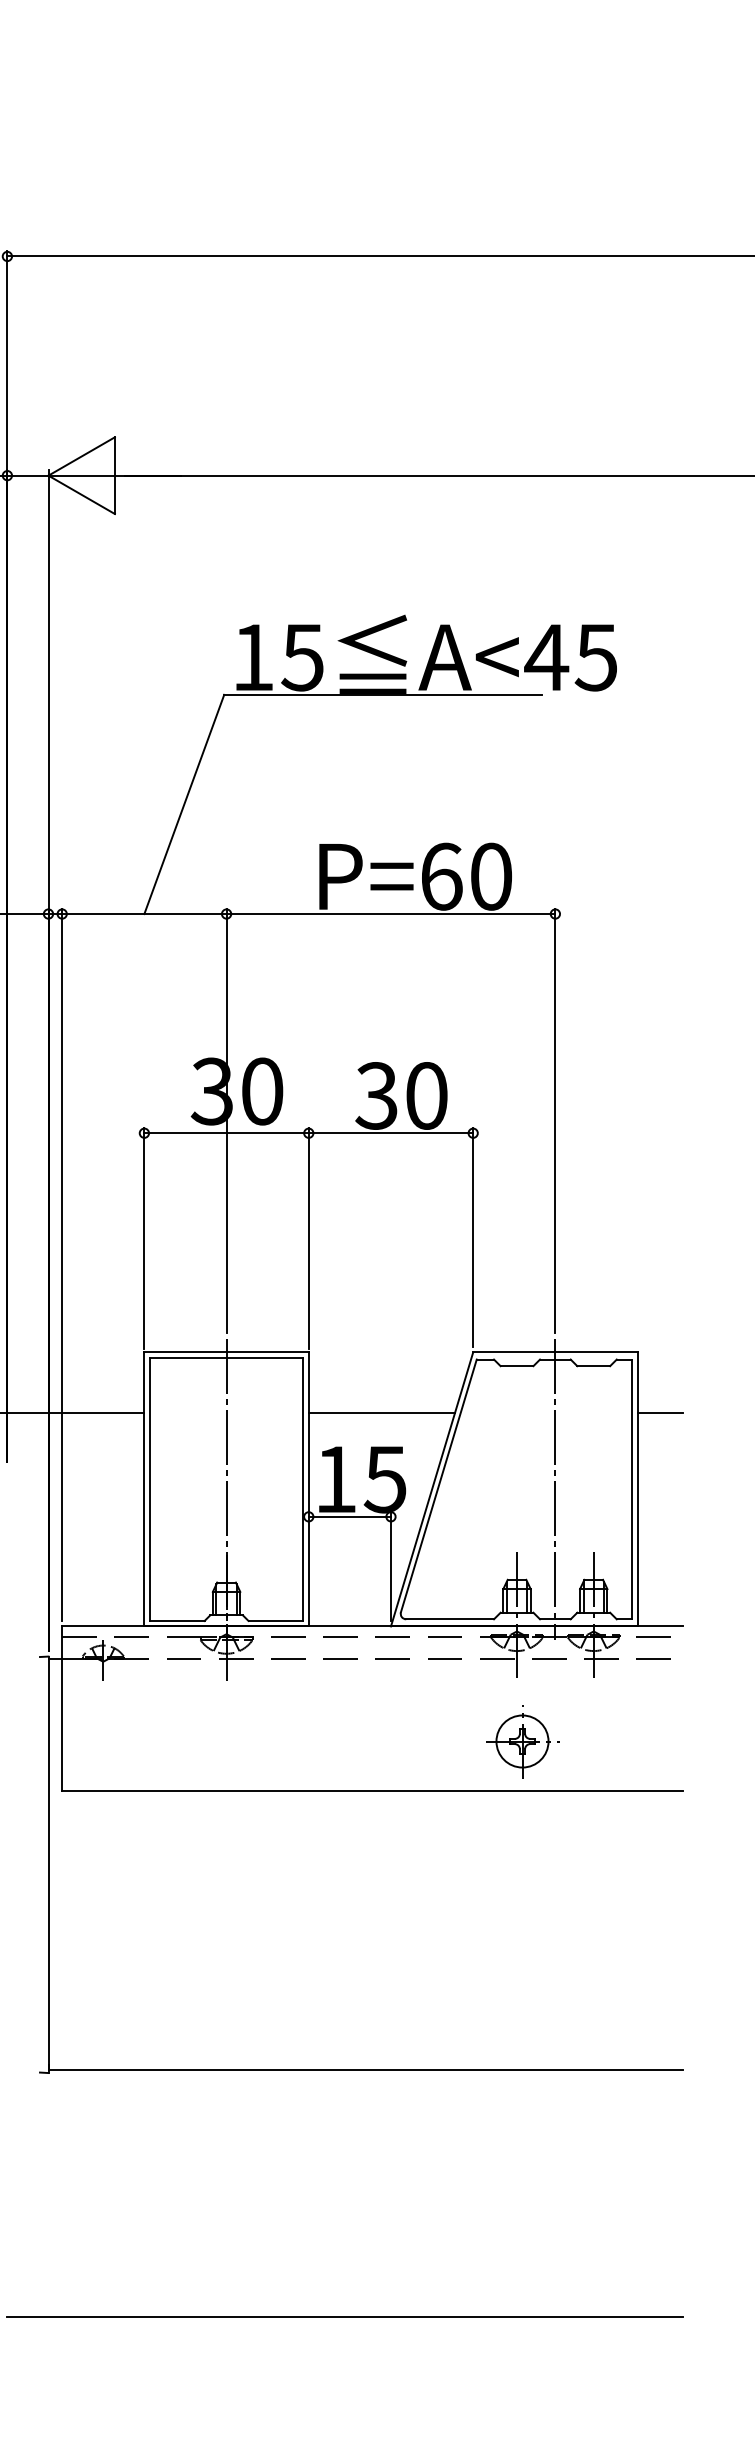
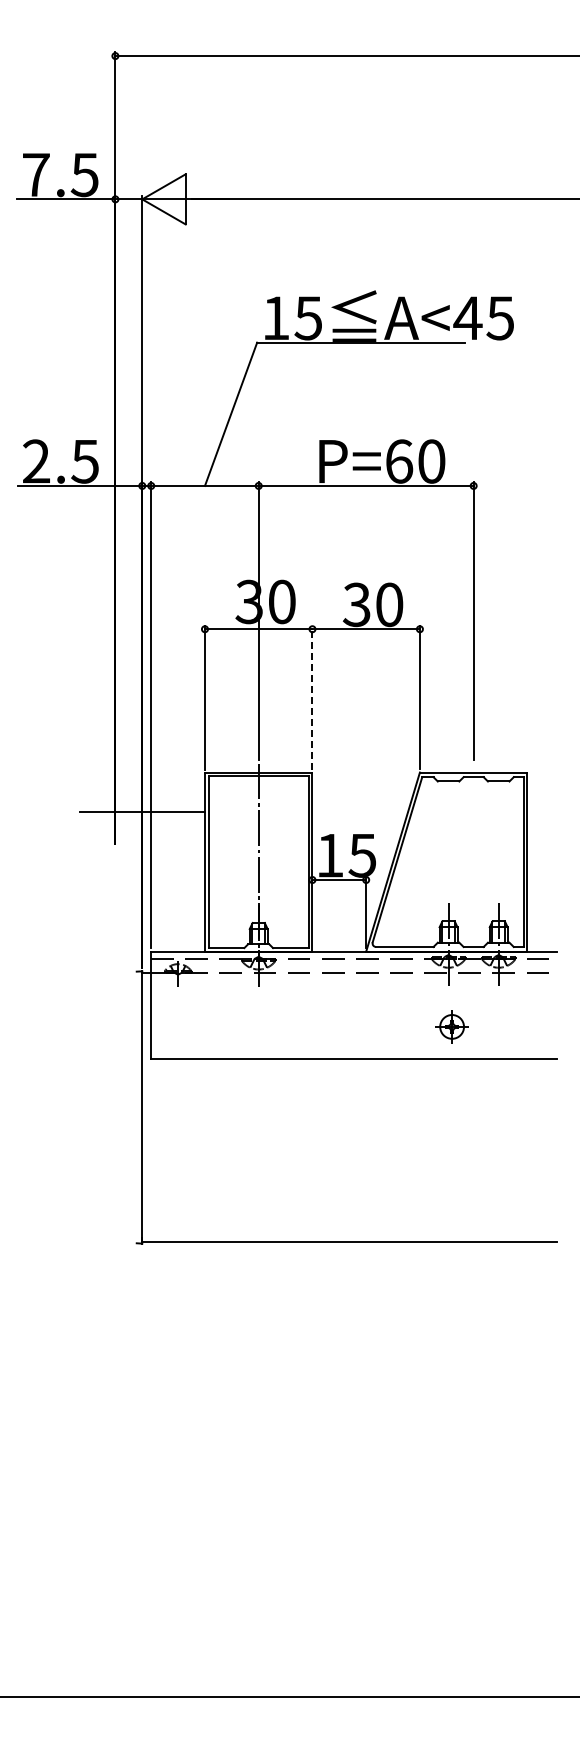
line: (308, 1237) -> (312, 697), solid -> dashed
line: (382, 1412) -> (360, 811), removed
line: (660, 1412) -> (542, 811), removed
line: (555, 1488) -> (473, 861), removed
part: (521, 1740) -> (451, 1026), size x0.7
line: (345, 2316) -> (336, 1402), removed

